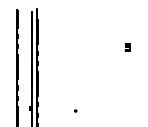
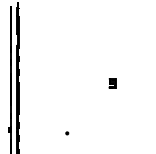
part: (127, 47) -> (111, 83), moved

